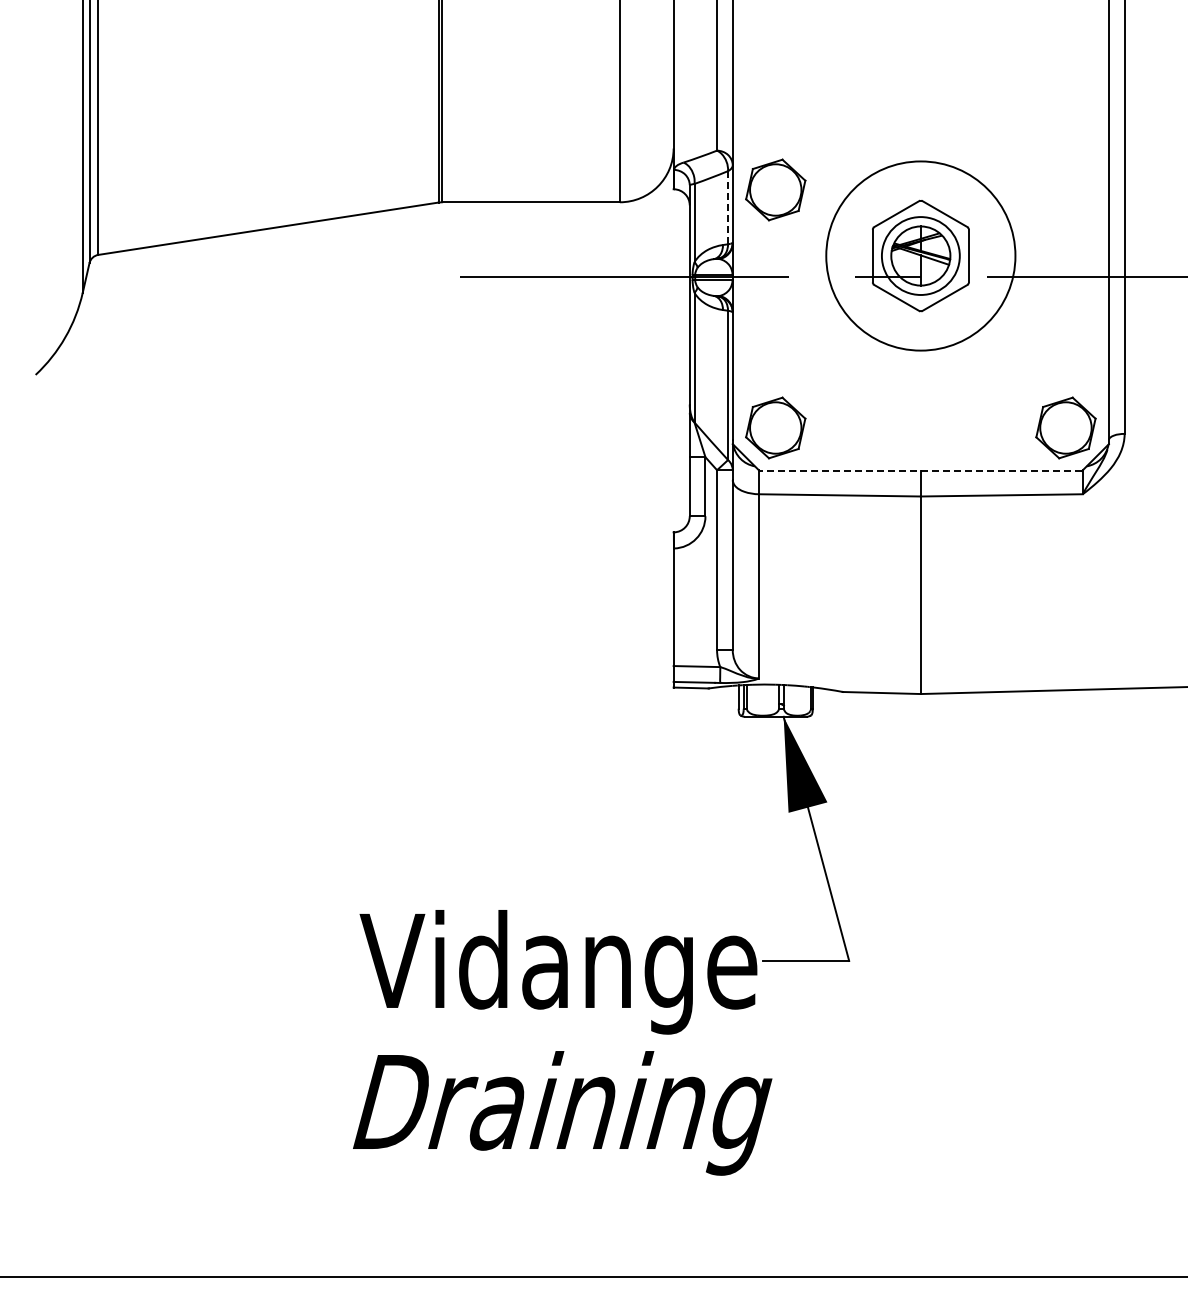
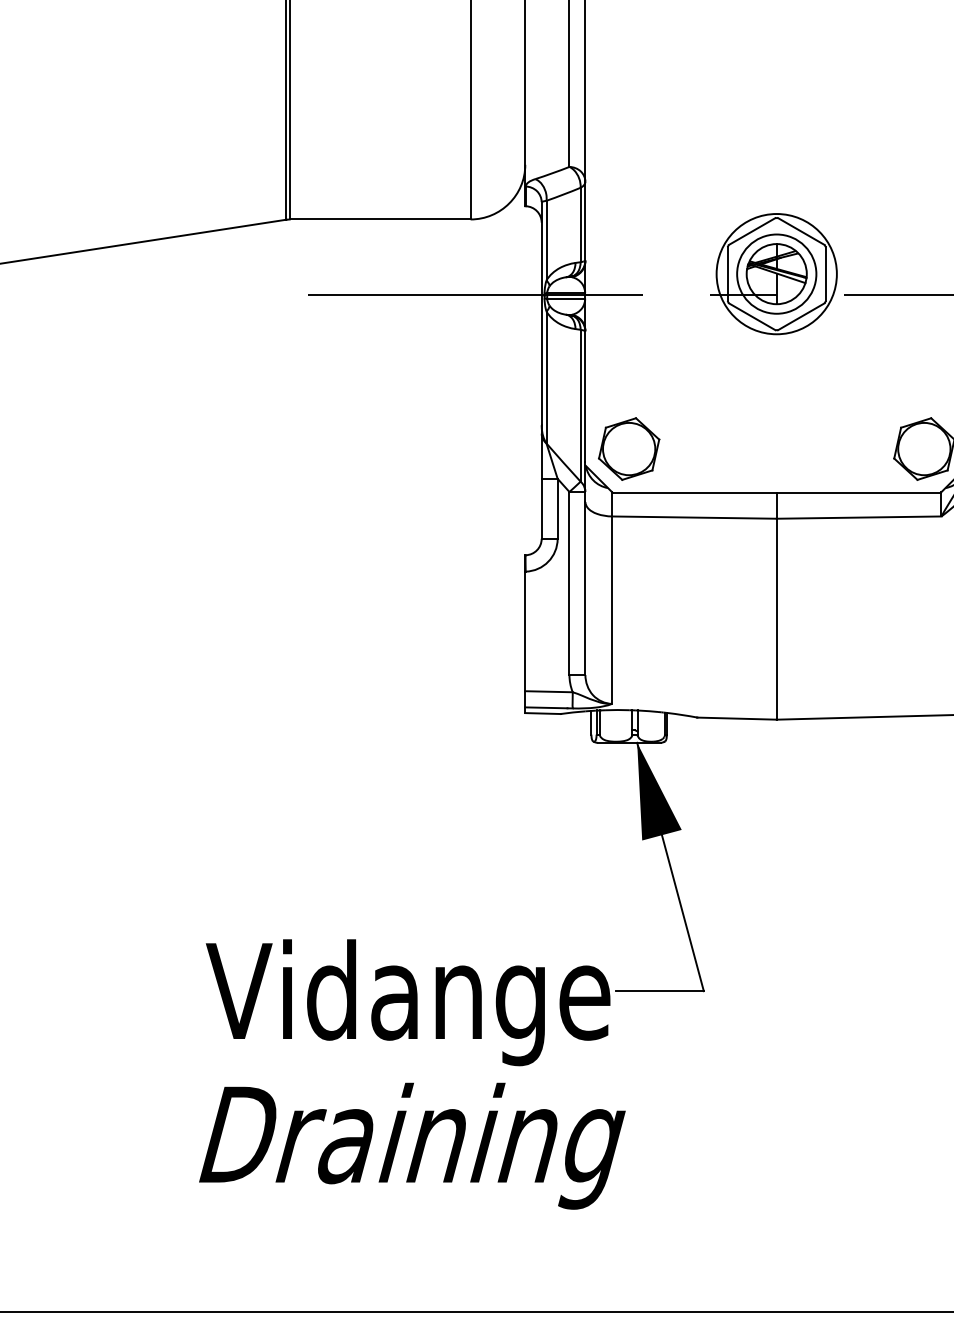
part: (775, 189) -> (628, 206), removed
line: (728, 207) -> (581, 224), dashed -> solid
circle: (920, 255) -> (776, 273), size x0.62
line: (920, 471) -> (776, 493), dashed -> solid

